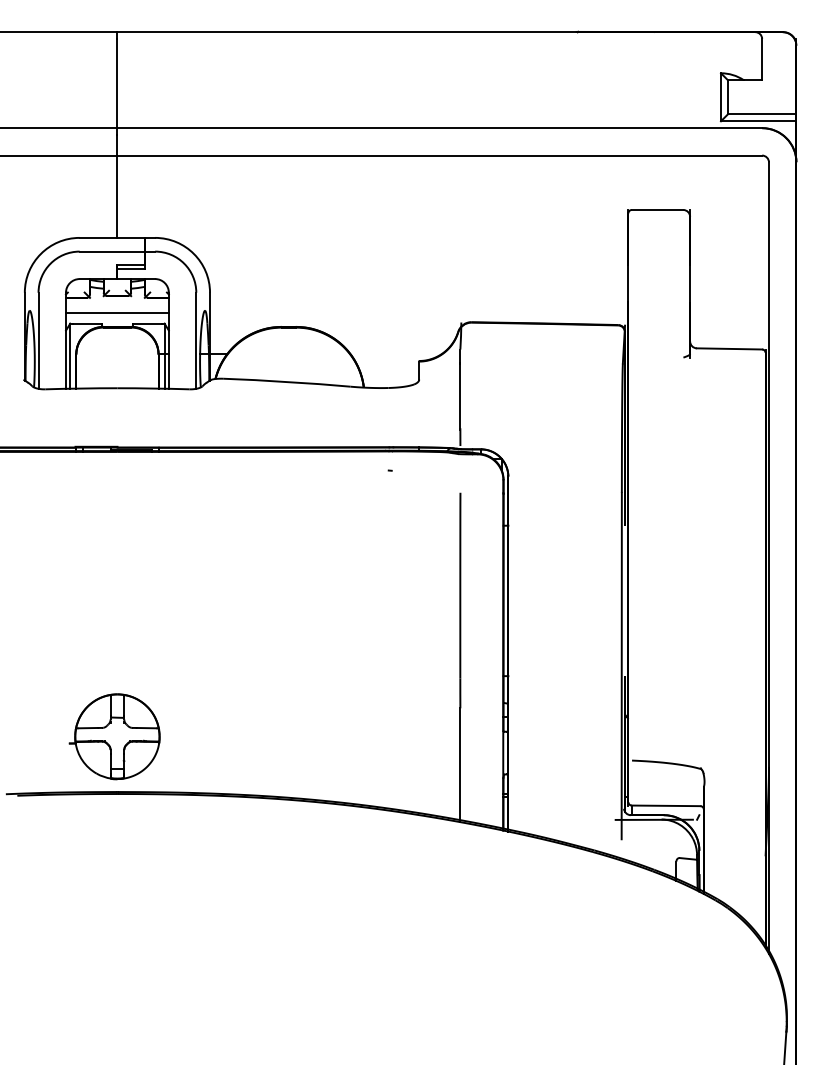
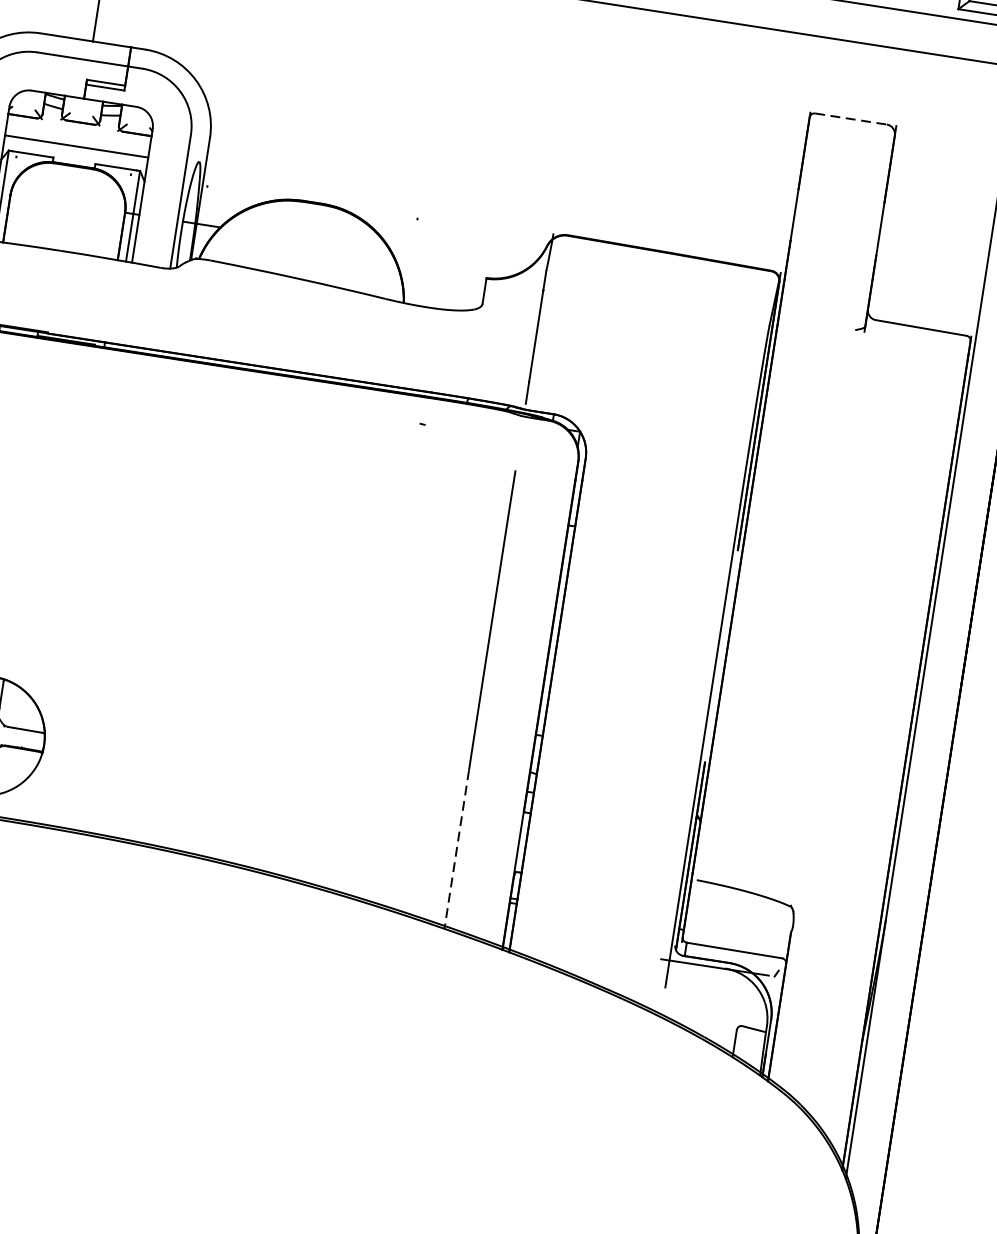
line: (657, 209) -> (851, 118), solid -> dashed
line: (460, 765) -> (456, 850), solid -> dashed

